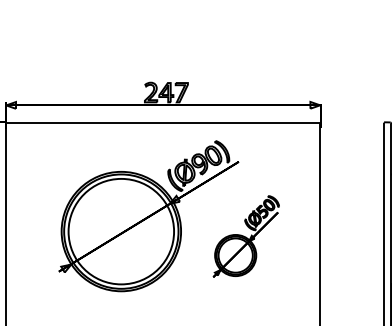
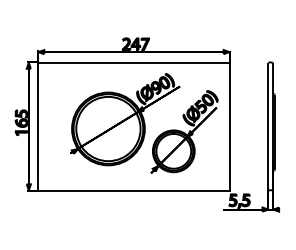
part: (246, 235) -> (184, 131), size x1.67

